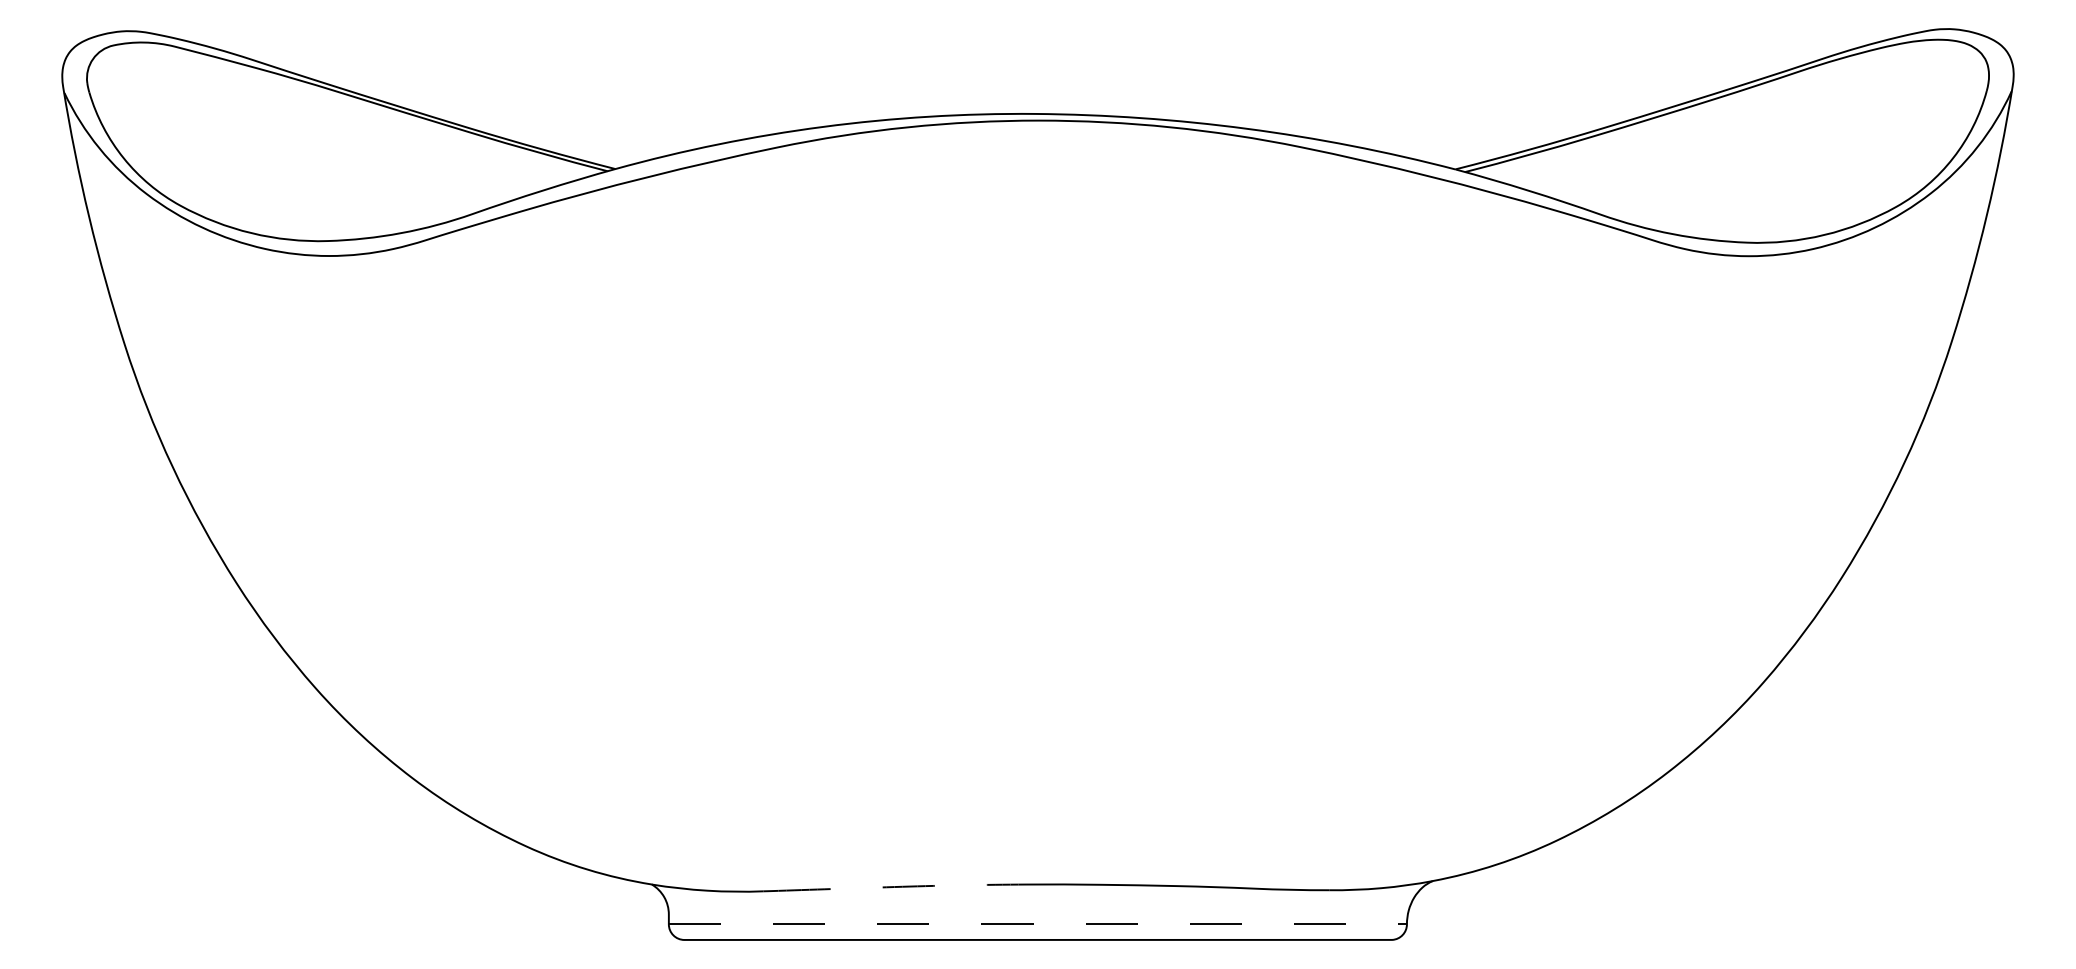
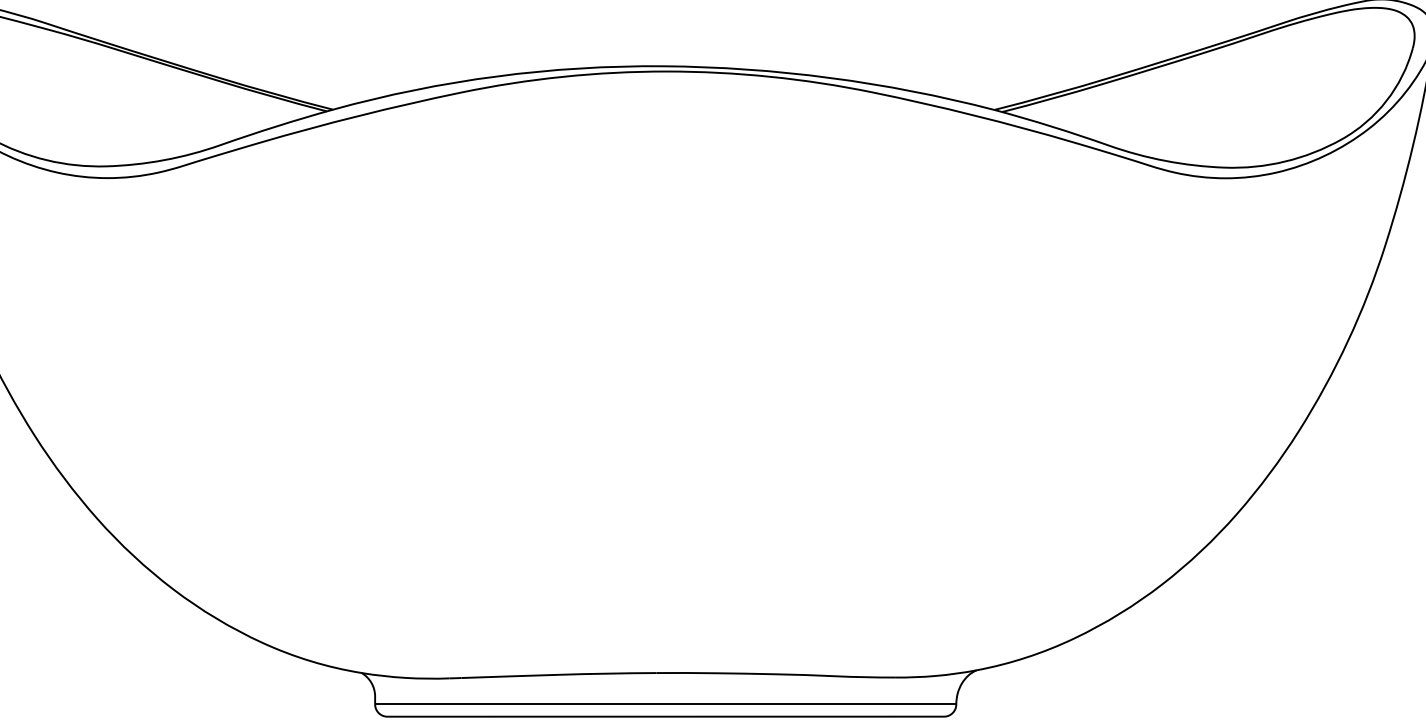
line: (902, 886) -> (559, 674), dashed -> solid
line: (1038, 924) -> (666, 704), dashed -> solid

